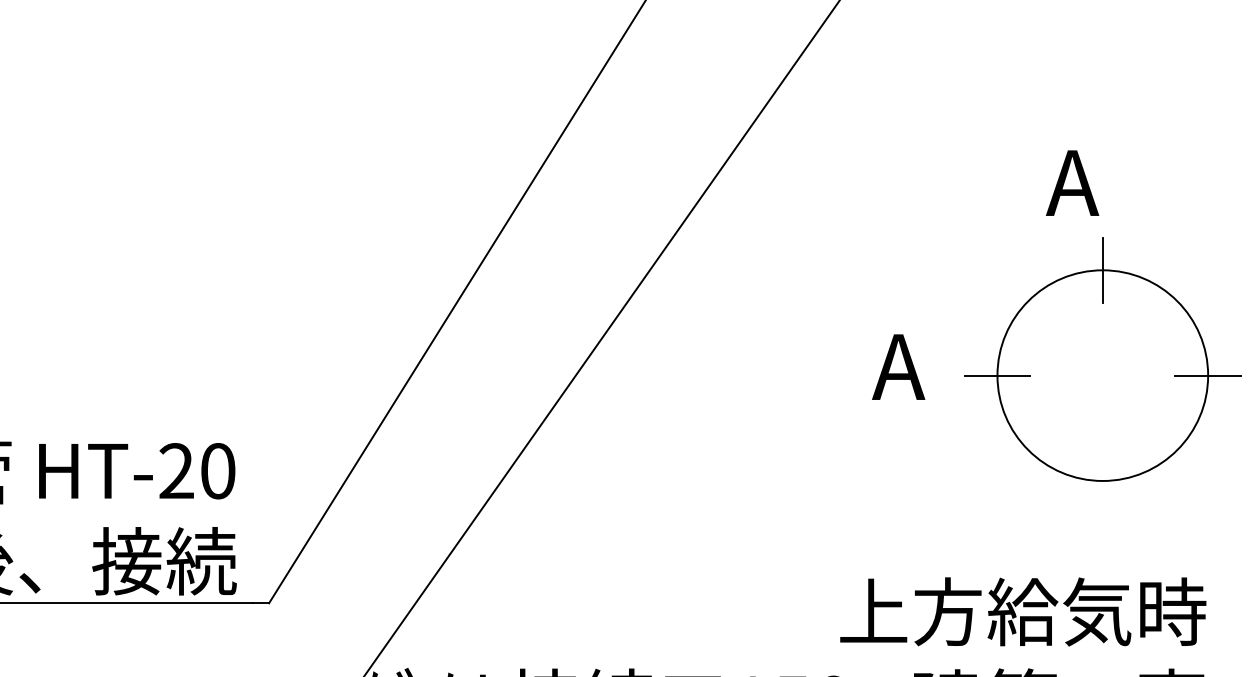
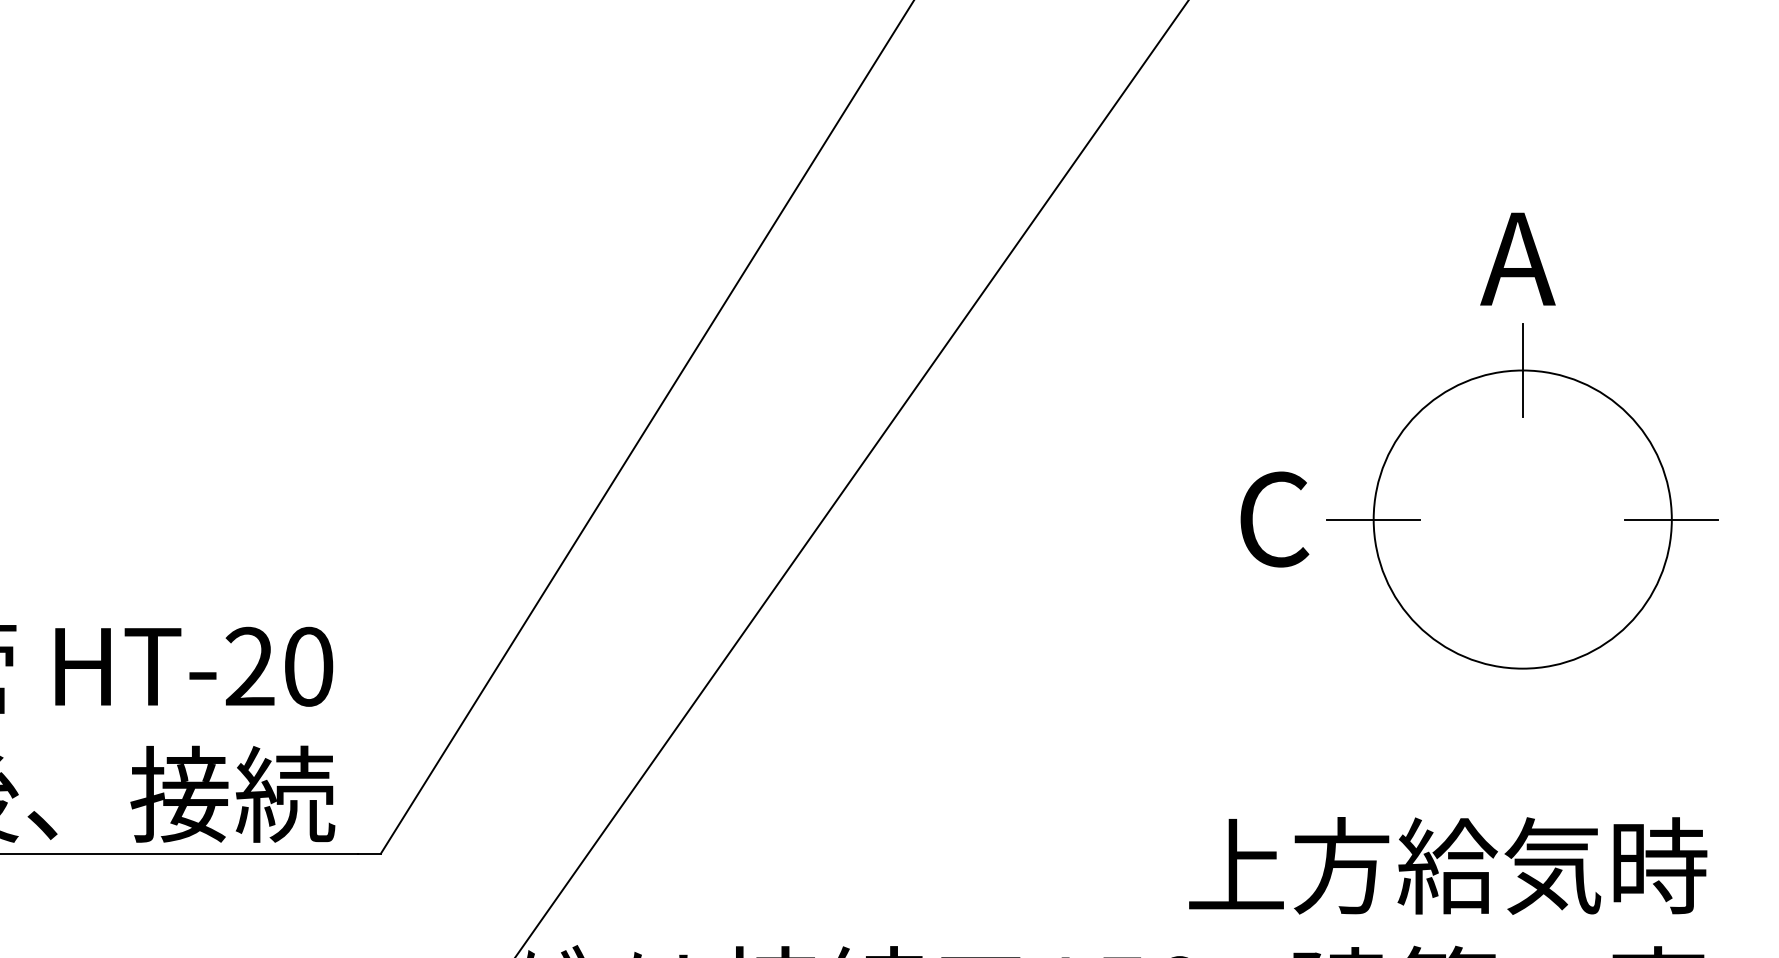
part: (1102, 359) -> (1522, 496), moved
text: (898, 367) -> (1271, 519), A -> C

